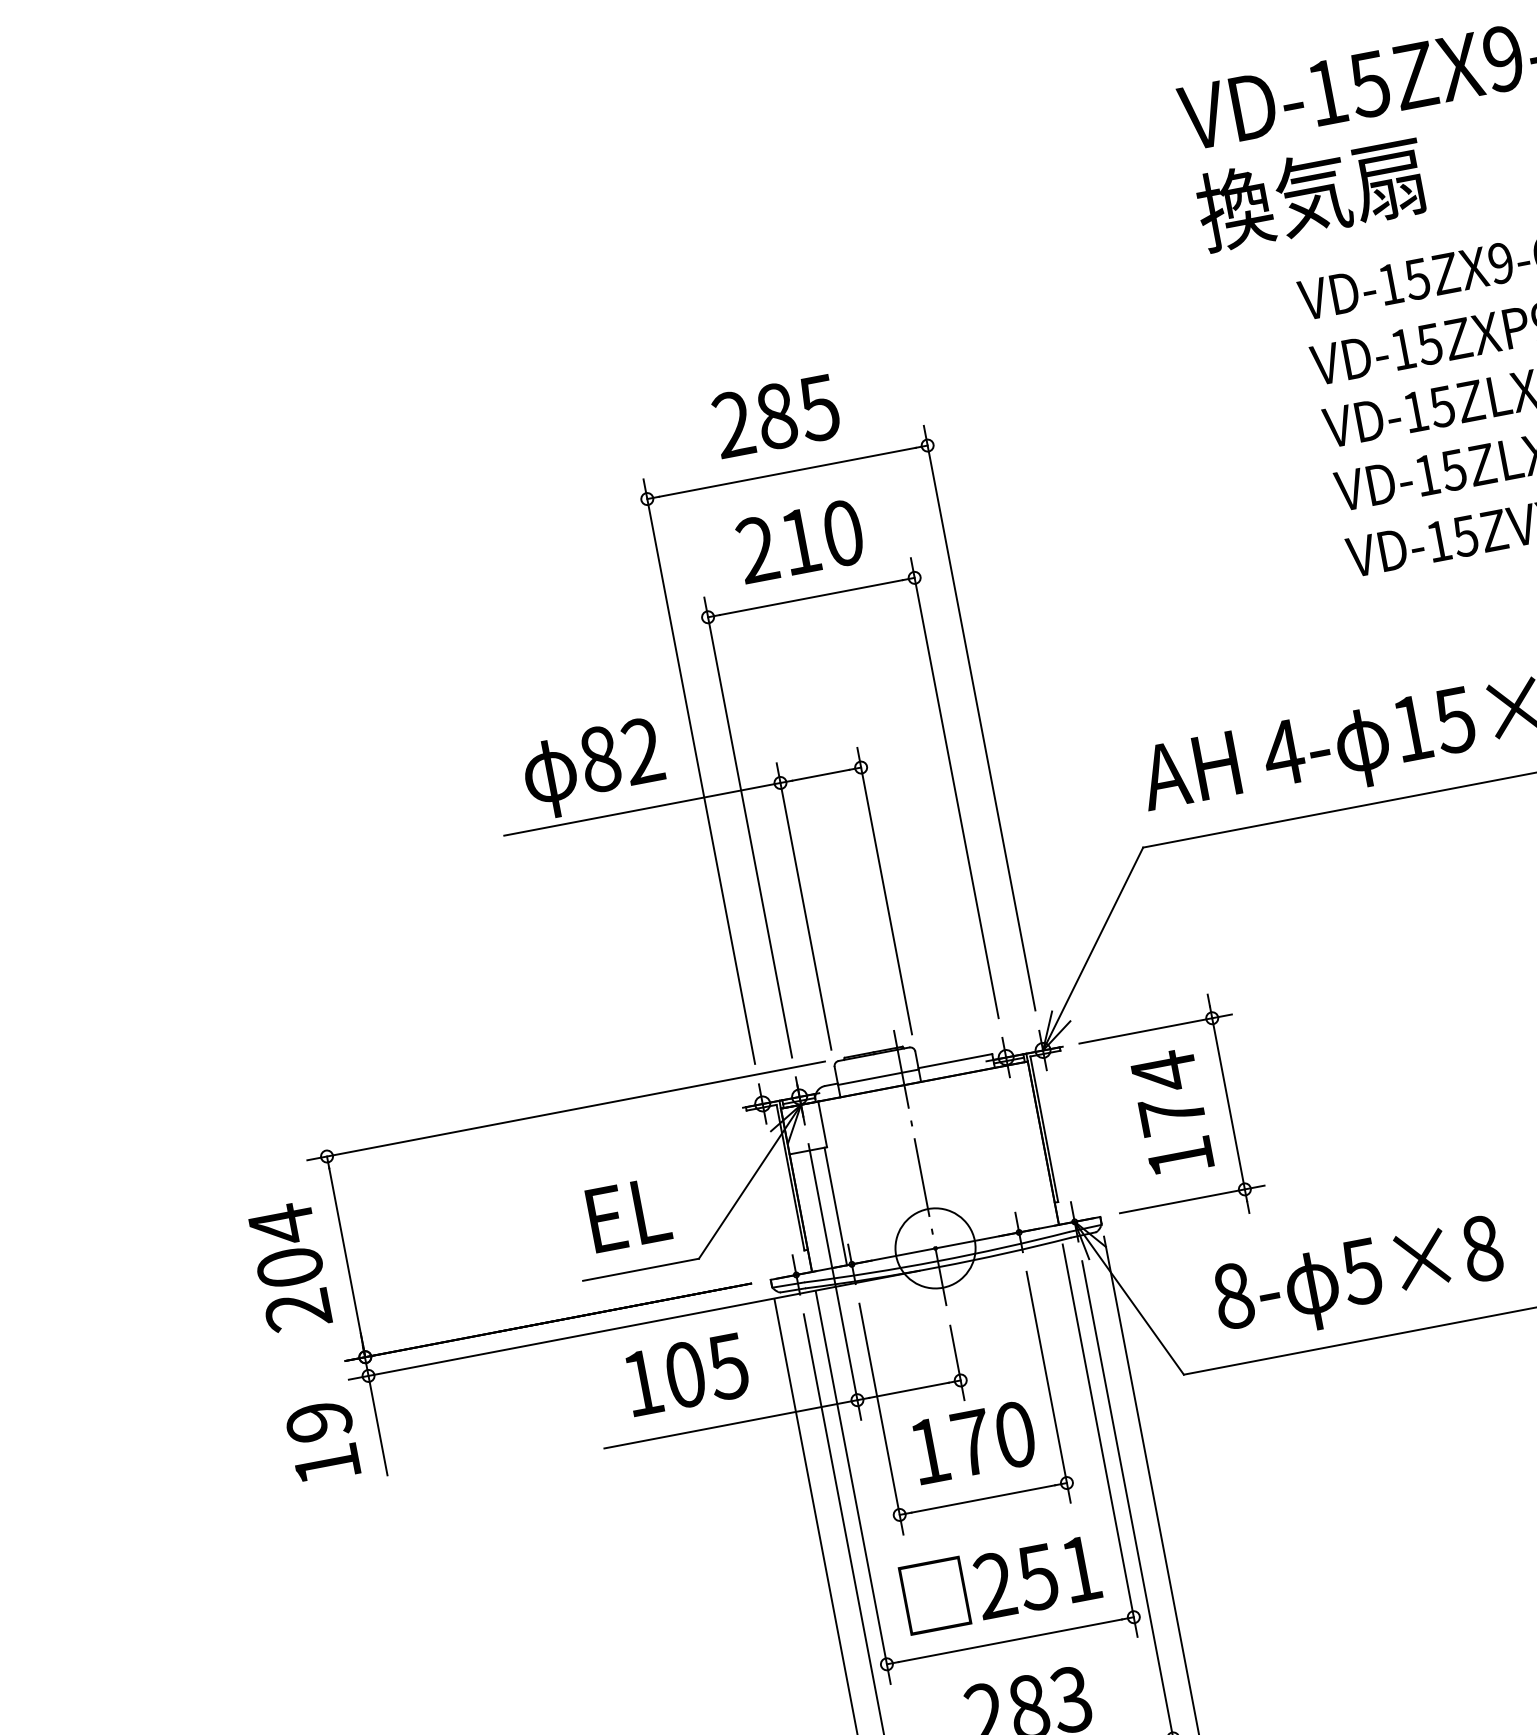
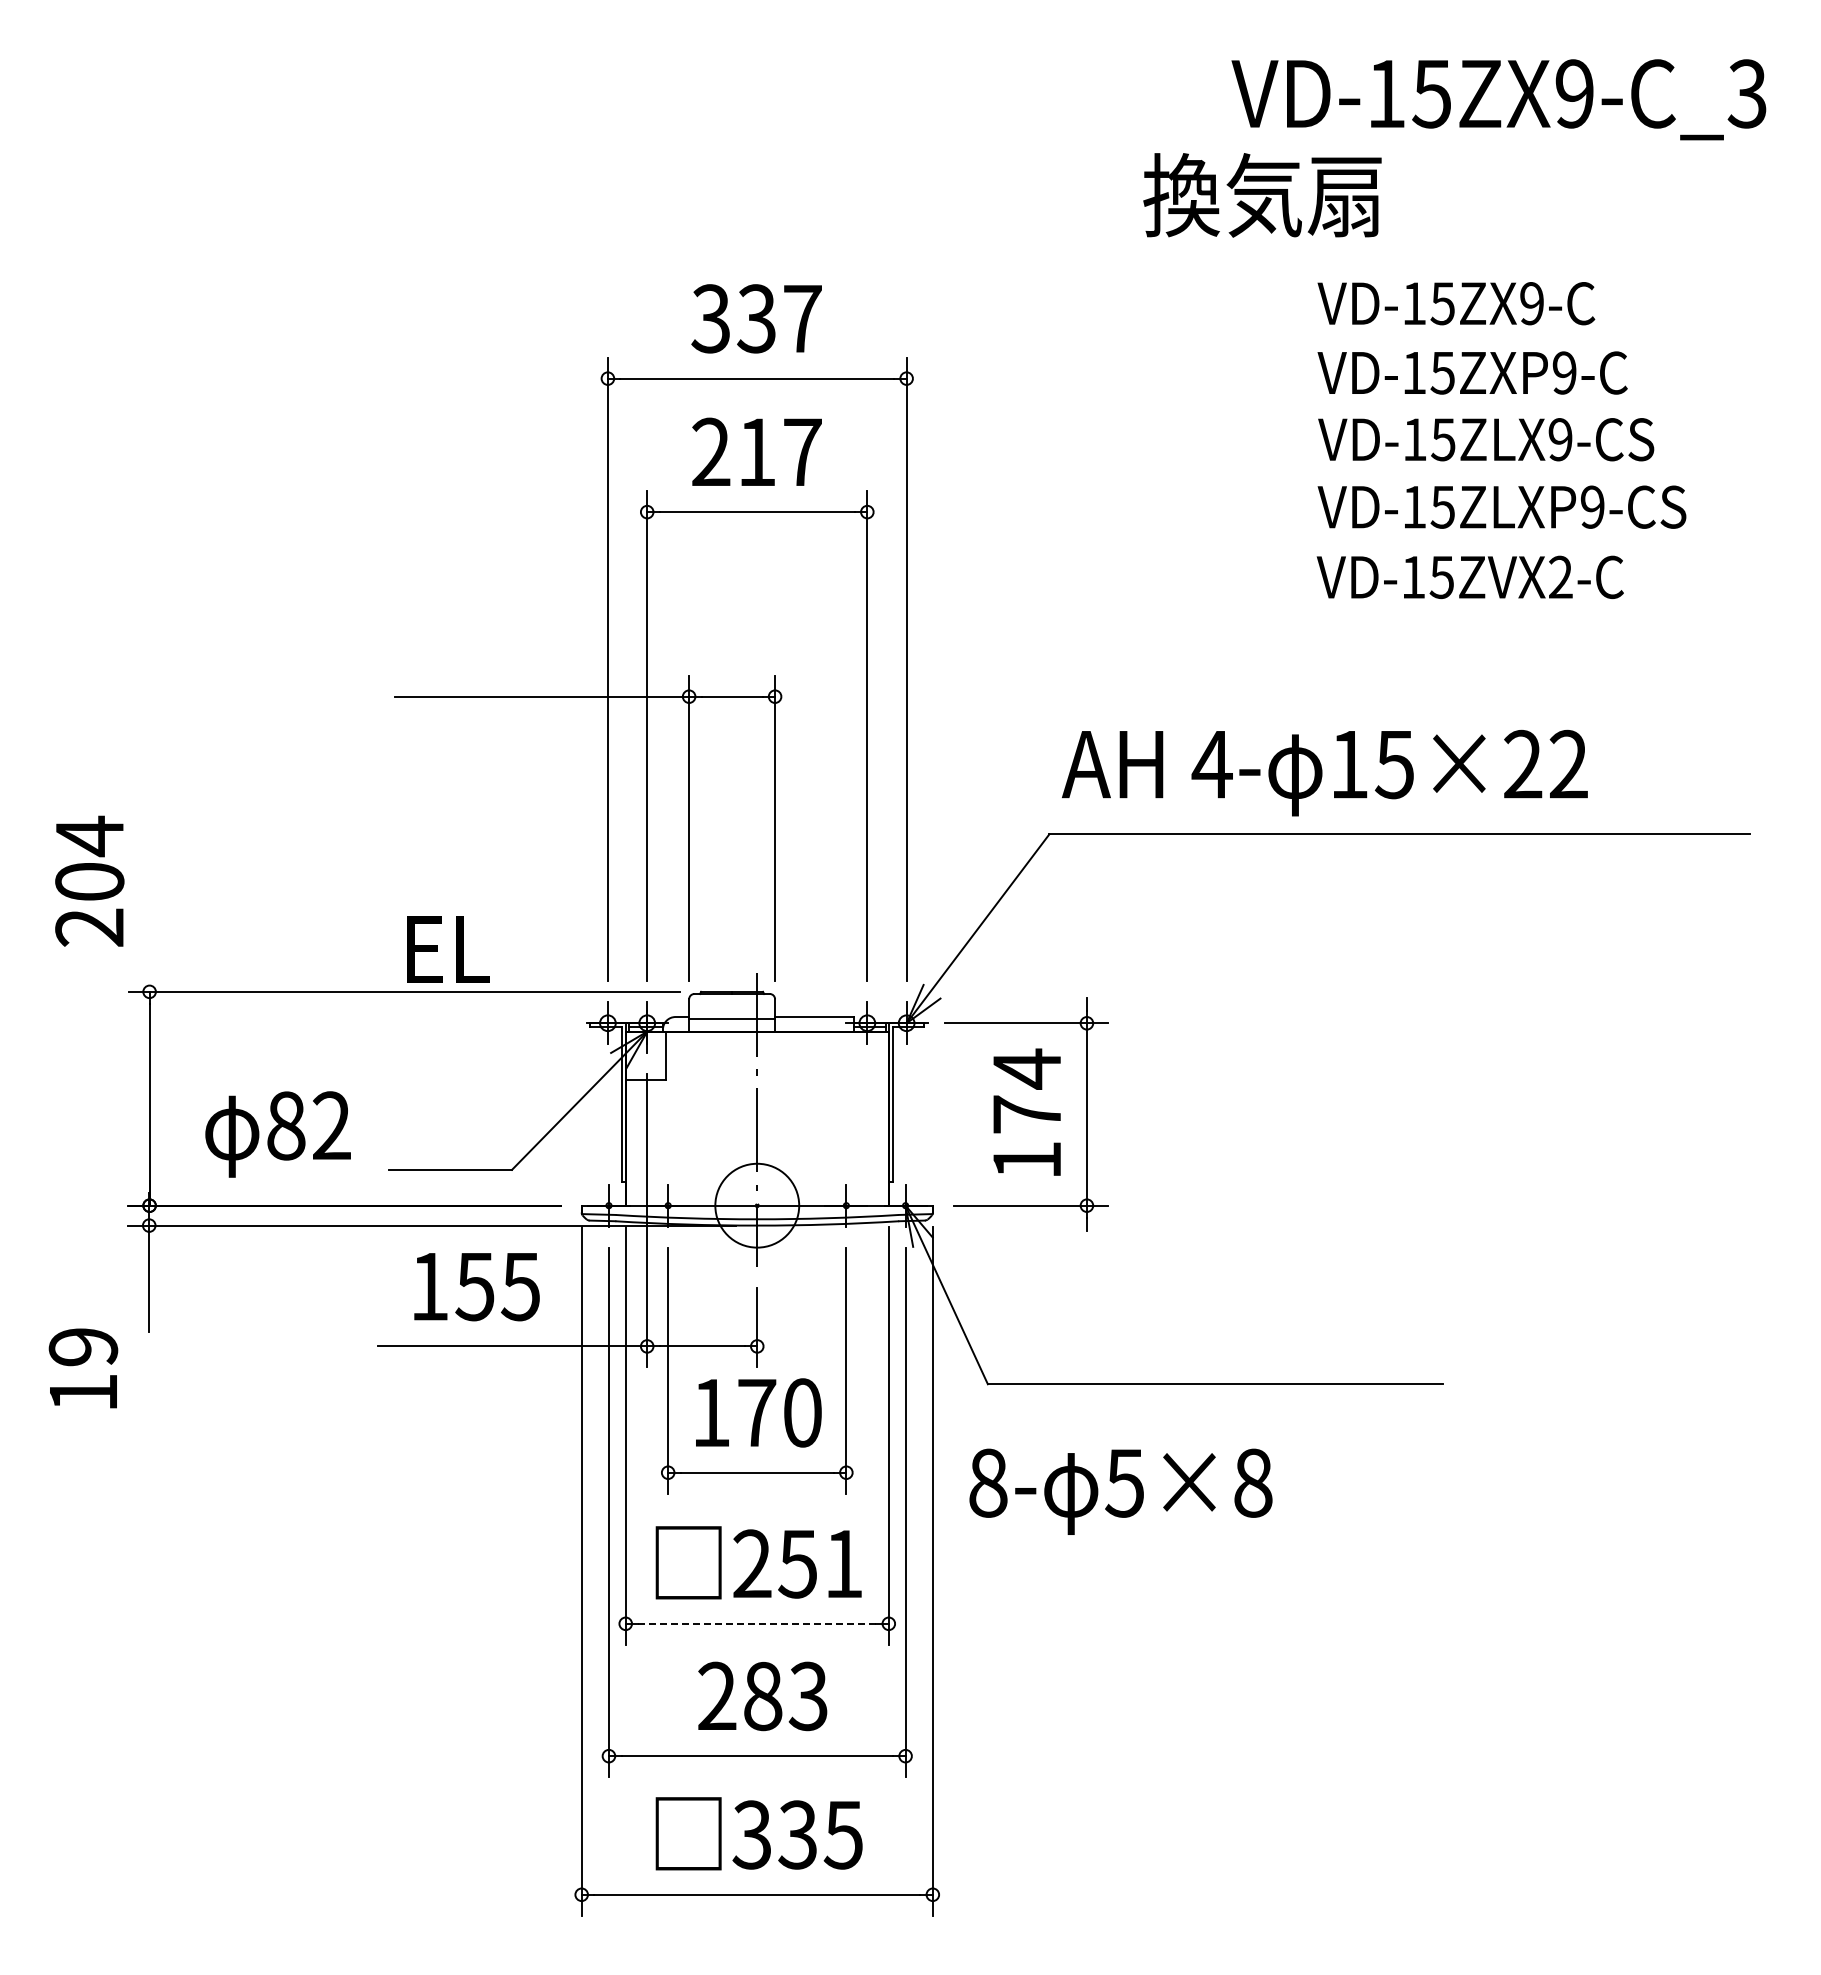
text: (1311, 194) -> (1262, 195), moved
text: (775, 416) -> (756, 318), 285 -> 337
text: (842, 532) -> (802, 451), 210 -> 217
text: (593, 768) -> (277, 1134), moved
line: (835, 1206) -> (662, 1142), removed
text: (628, 1214) -> (448, 949), moved
text: (289, 1266) -> (89, 880), moved
text: (1359, 1280) -> (1120, 1491), moved
text: (684, 1374) -> (474, 1286), 105 -> 155
text: (323, 1441) -> (83, 1368), moved
line: (1010, 1640) -> (757, 1623), solid -> dashed

